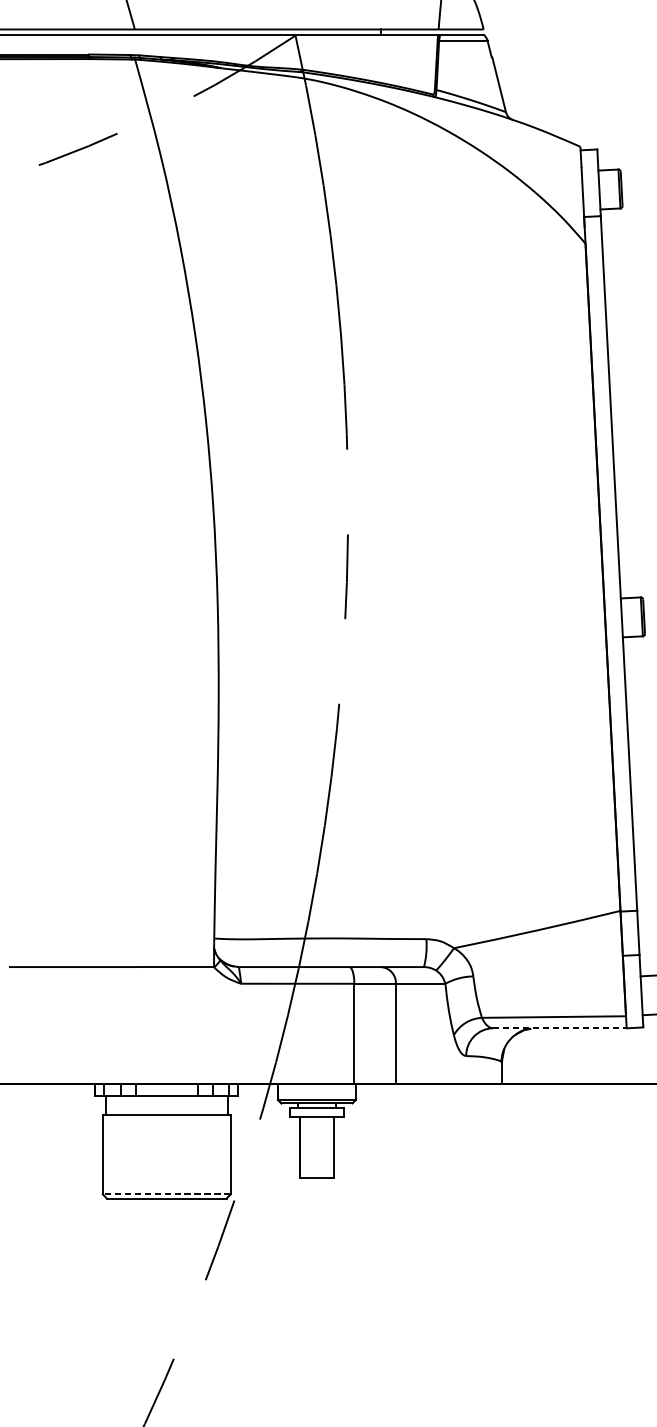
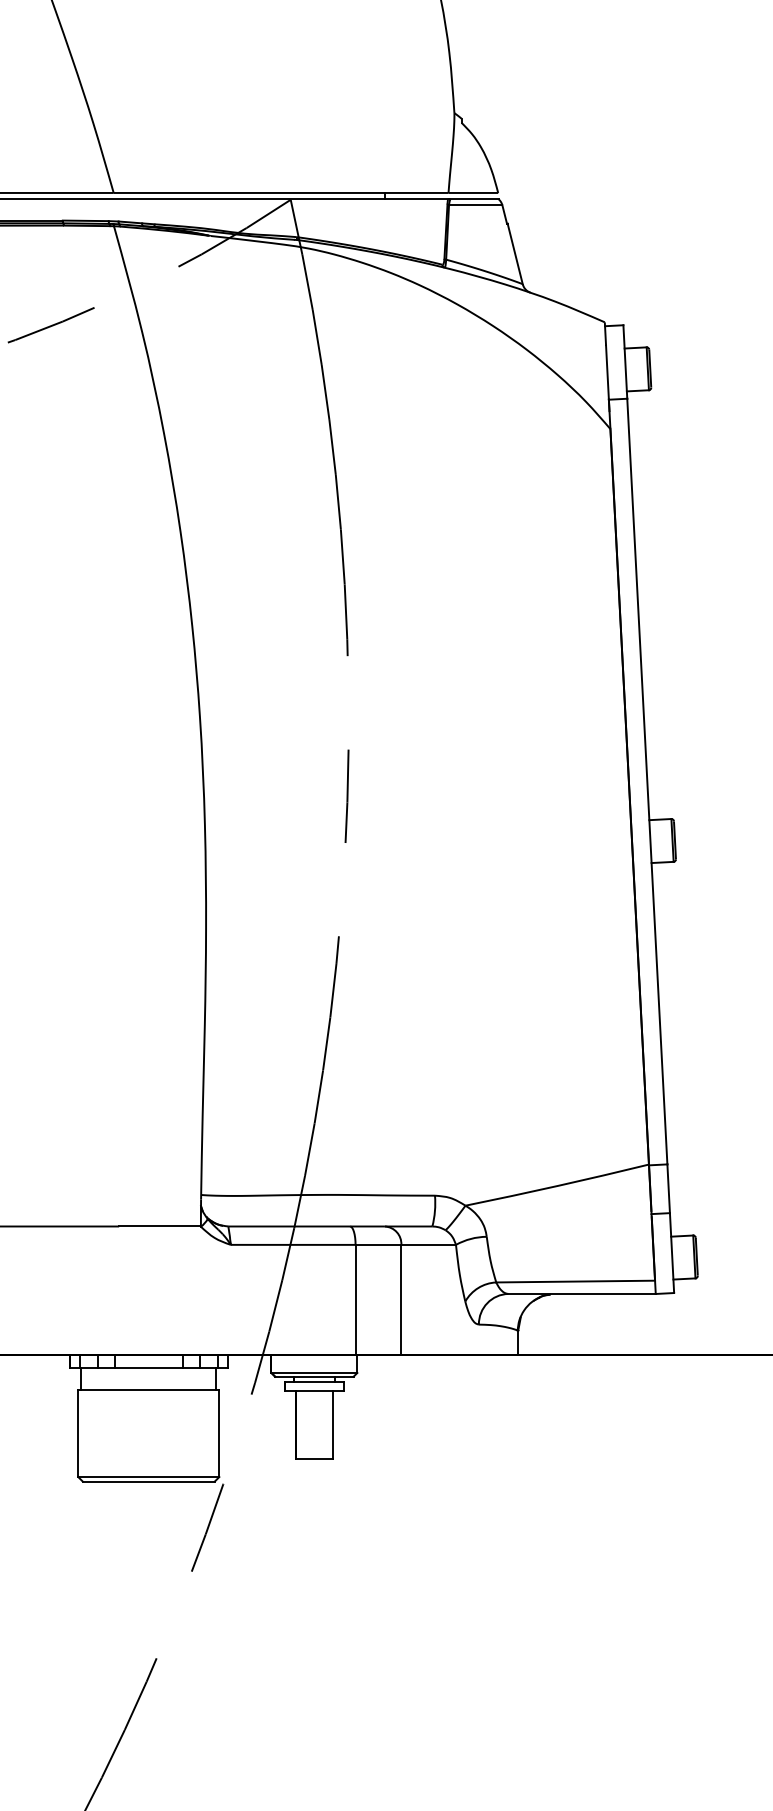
line: (560, 1027) -> (582, 1293), dashed -> solid
line: (166, 1194) -> (148, 1477), dashed -> solid

